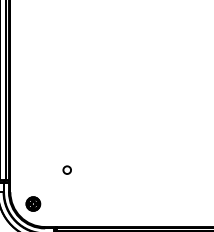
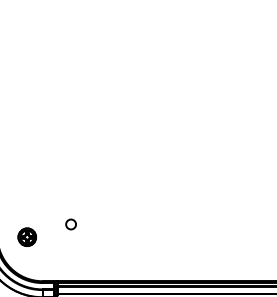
circle: (66, 169) -> (70, 223), moved
part: (33, 203) -> (27, 236), moved

